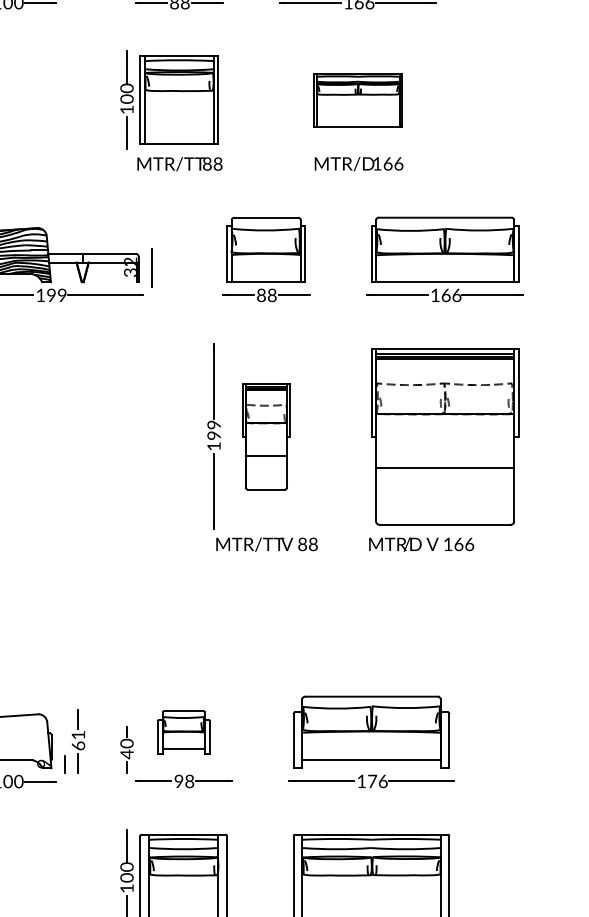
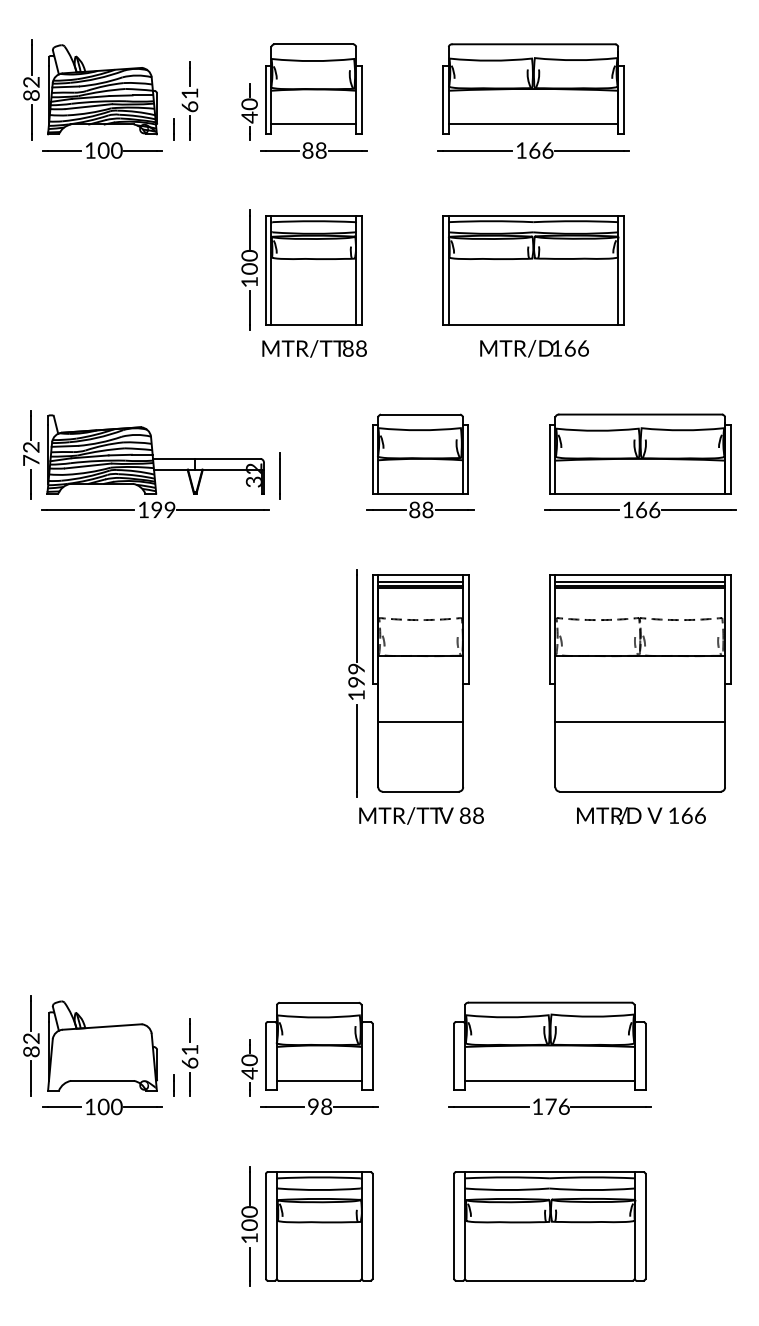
part: (358, 100) -> (533, 270), size x1.67
part: (266, 436) -> (420, 683), size x1.67
text: (421, 544) -> (641, 815), moved
part: (183, 731) -> (319, 1045), size x1.67

